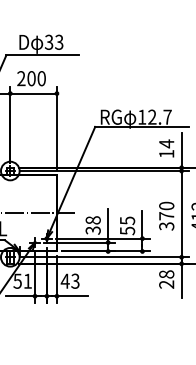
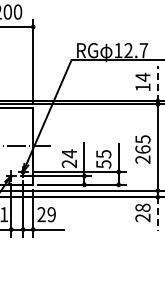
line: (181, 150) -> (157, 83), solid -> dashed
text: (166, 215) -> (142, 148), 370 -> 265
text: (92, 224) -> (68, 157), 38 -> 24
text: (69, 280) -> (45, 213), 43 -> 29
line: (181, 281) -> (157, 214), solid -> dashed

